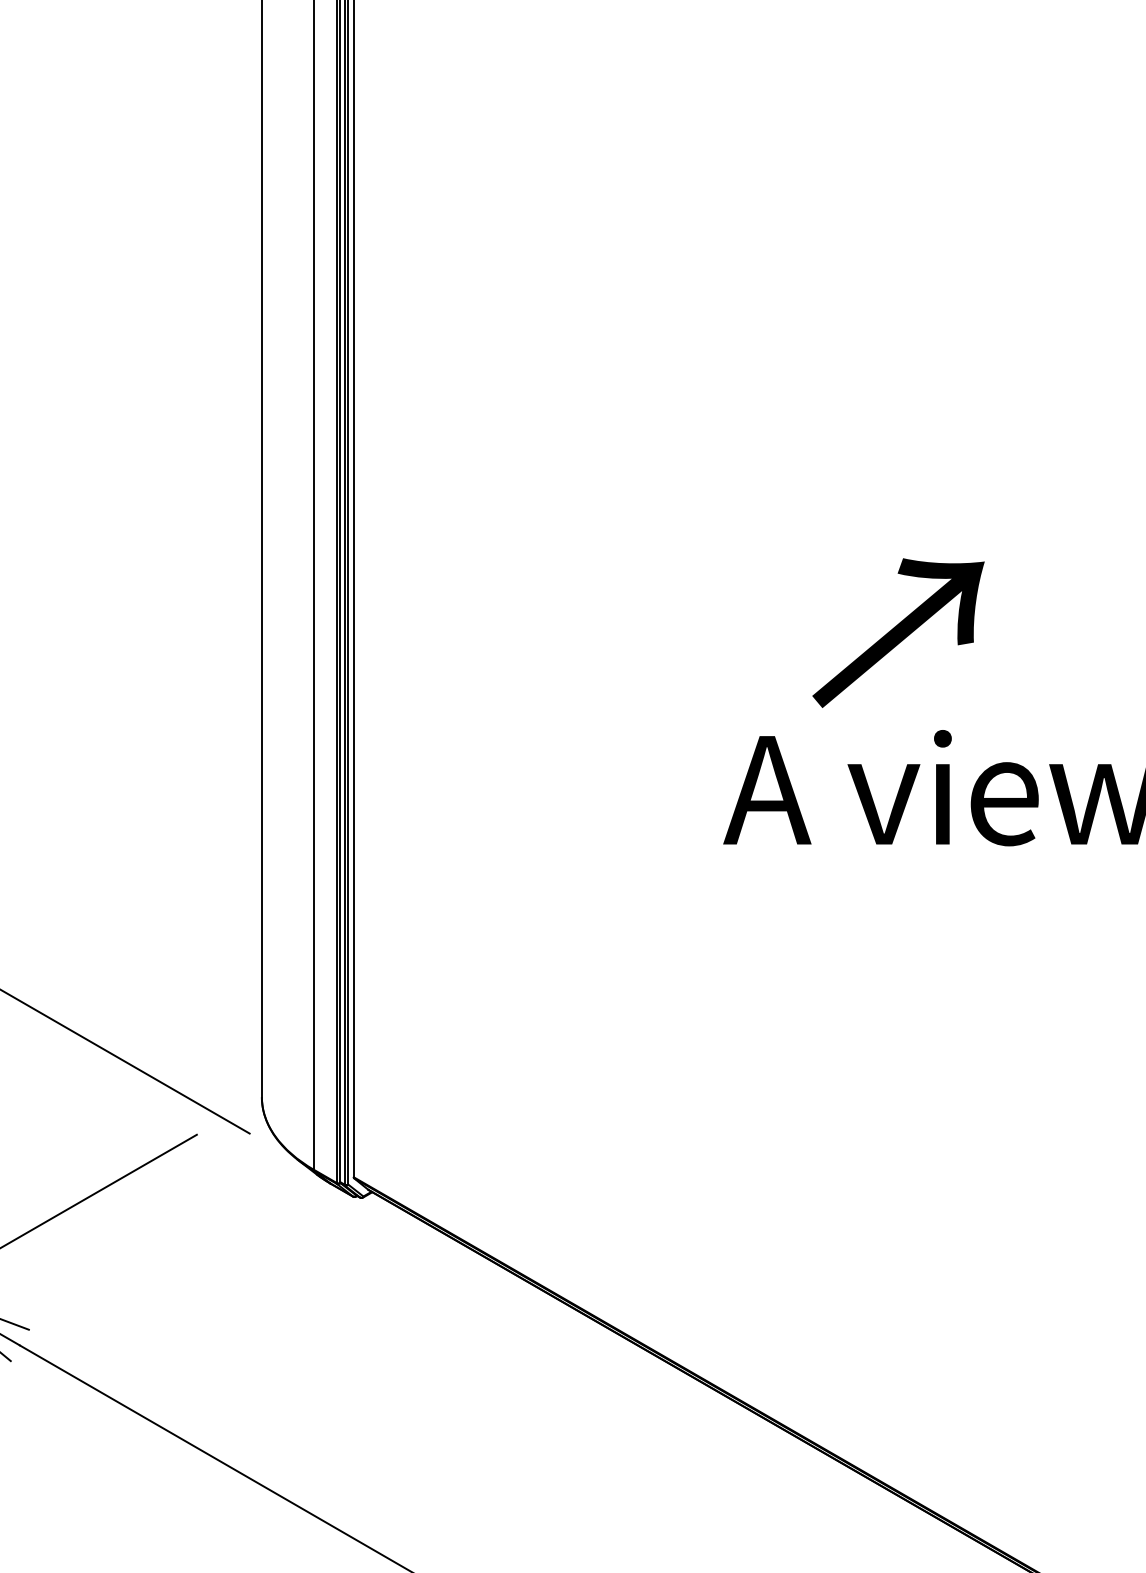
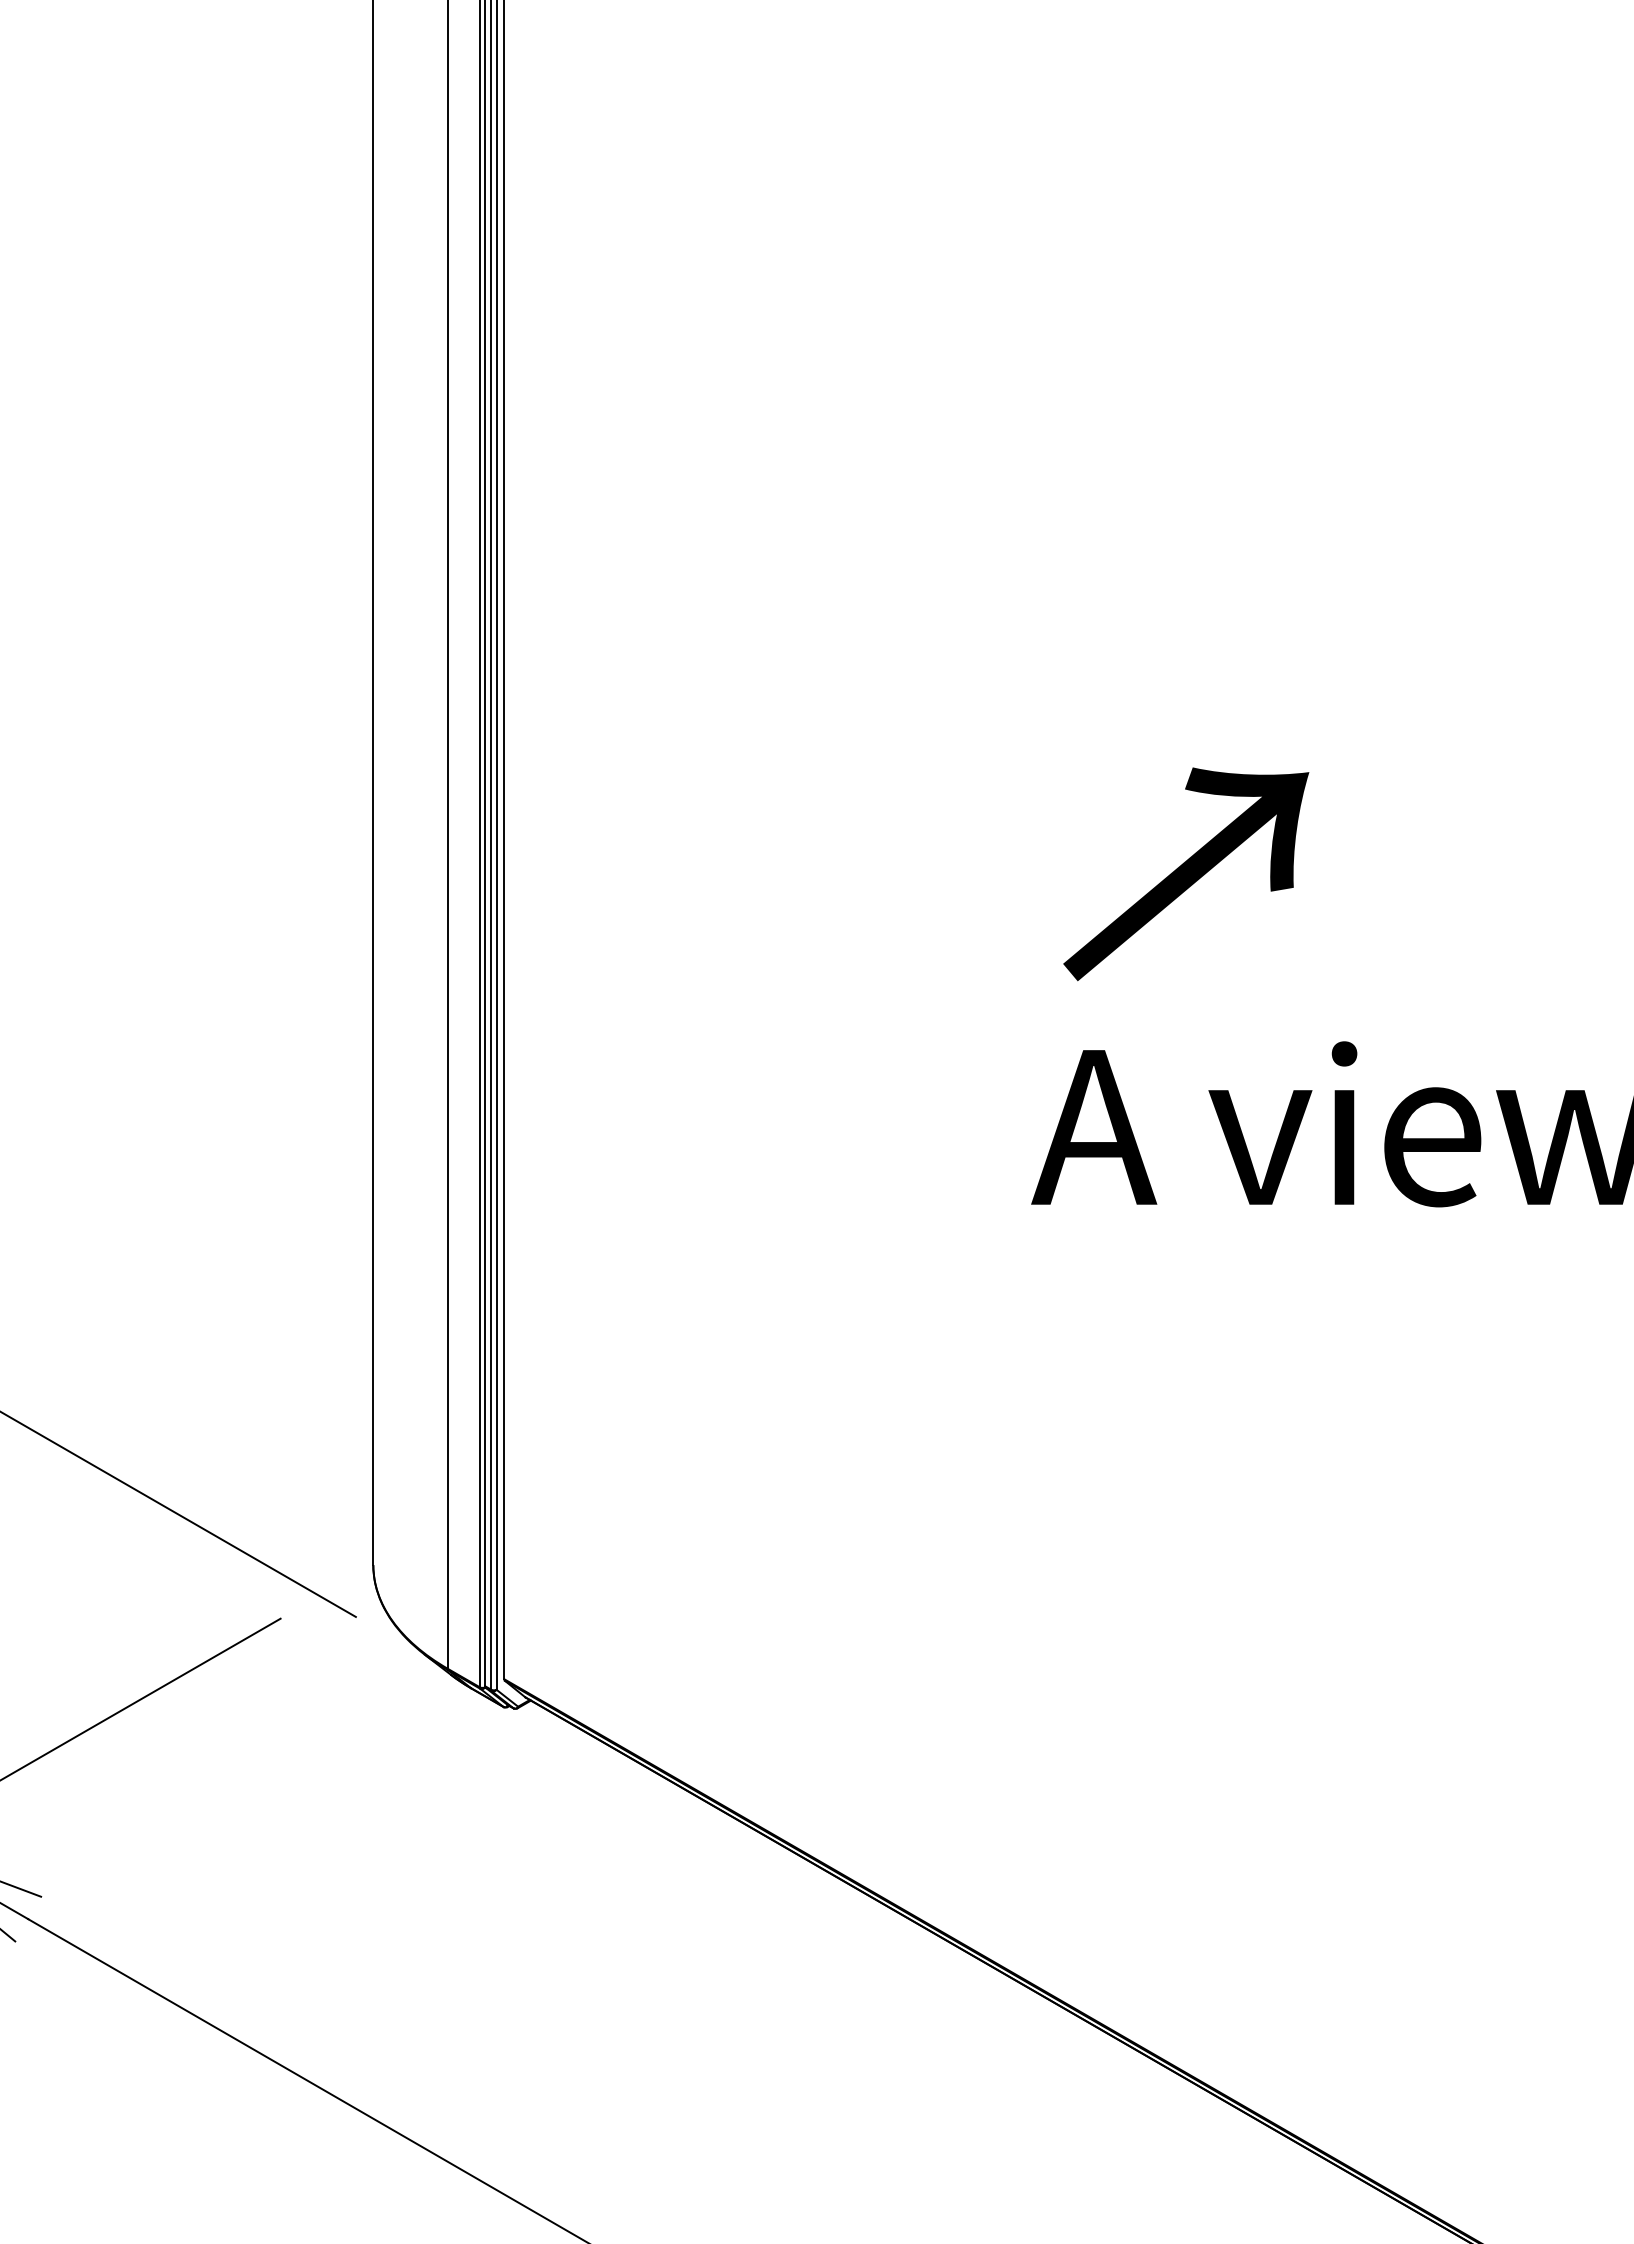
text: (898, 633) -> (1186, 874), moved

